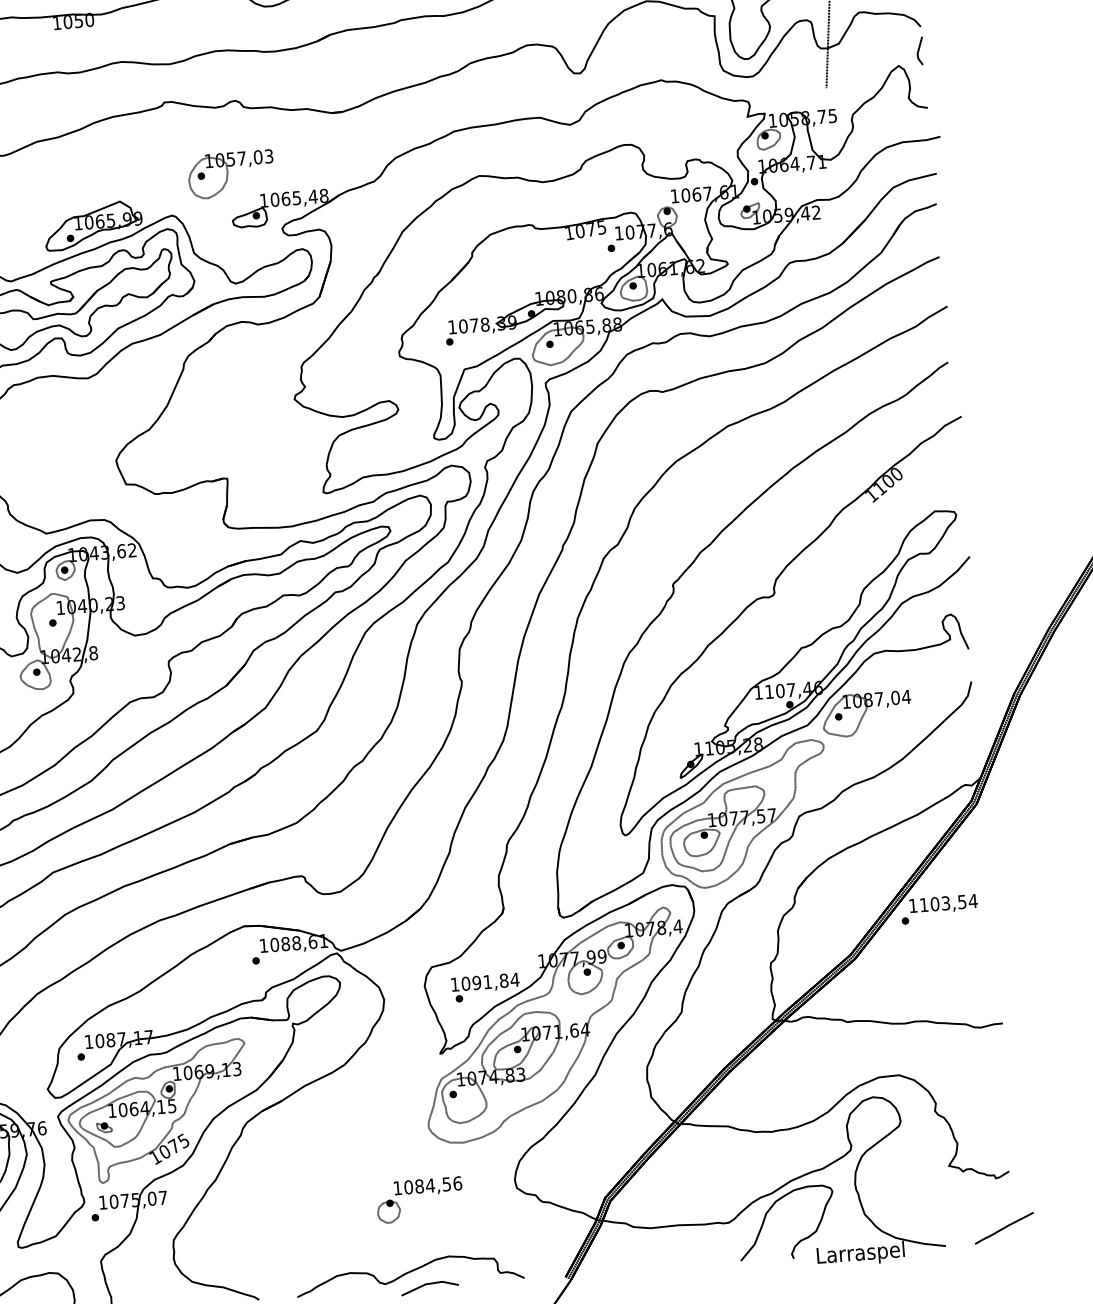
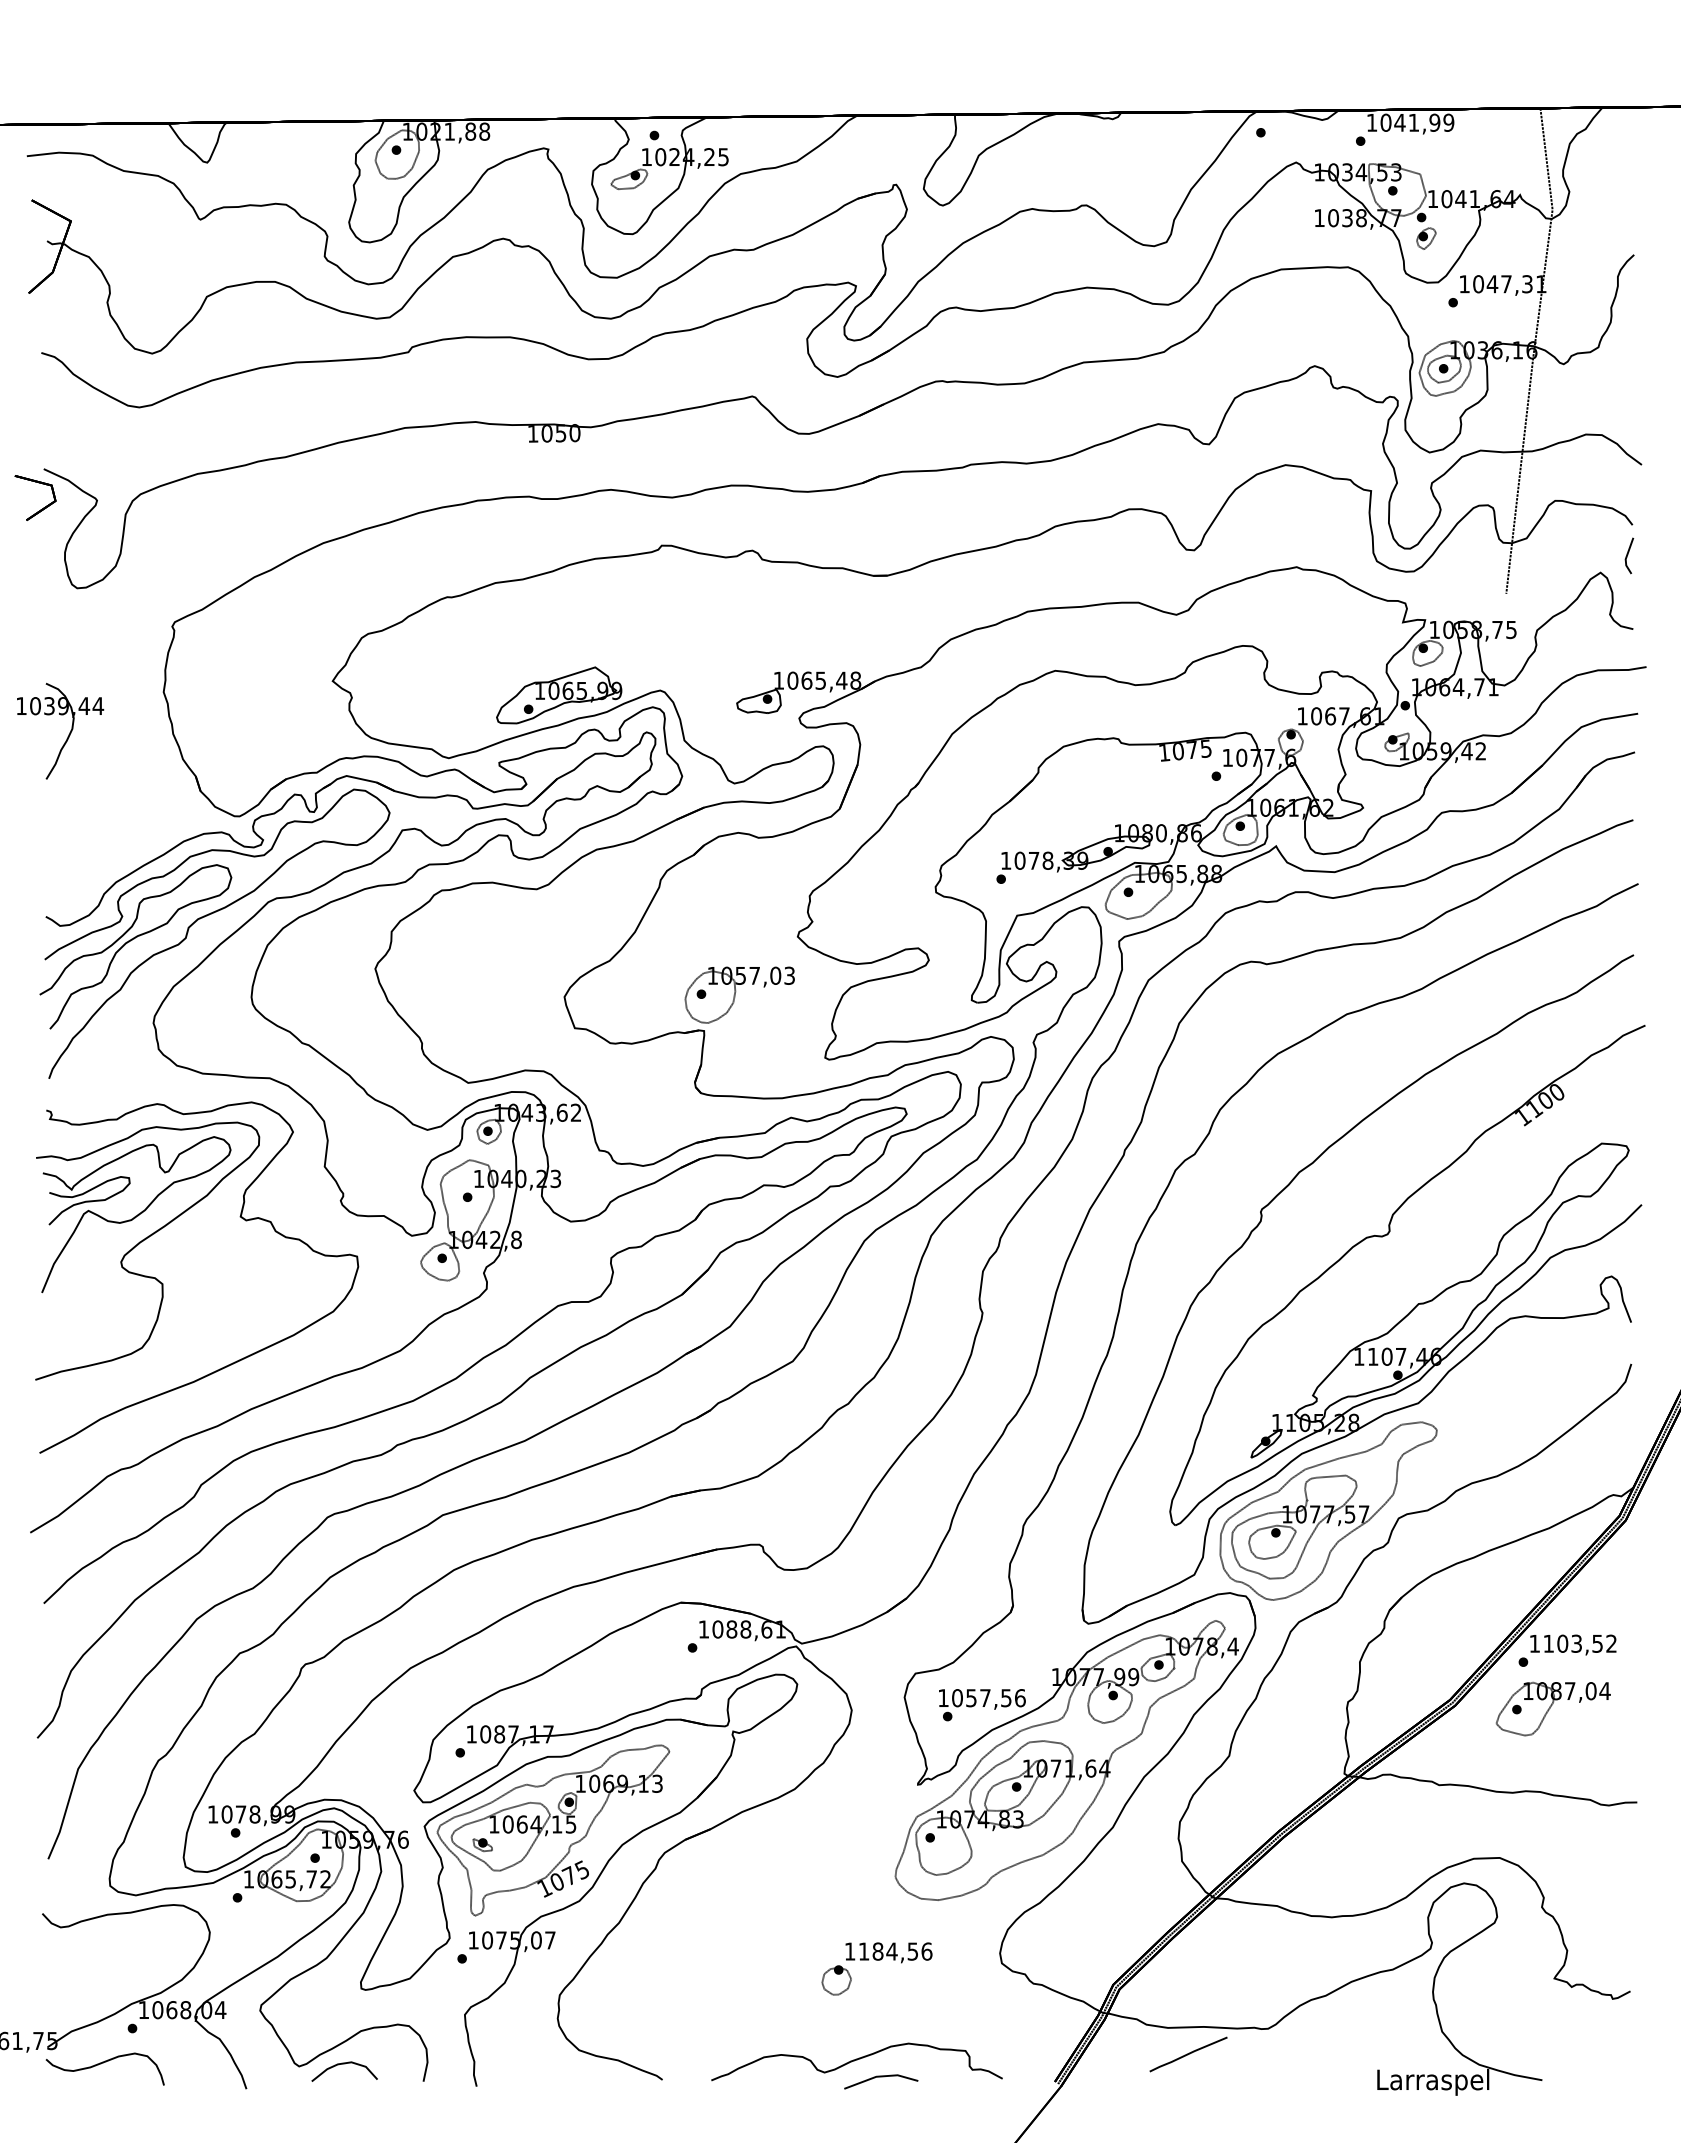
part: (231, 174) -> (739, 994), moved
part: (866, 713) -> (1552, 1708), moved
text: (973, 900) -> (1611, 1643), 1103,54 -> 1103,52
text: (496, 981) -> (996, 1698), 1091,84 -> 1057,56
text: (408, 1187) -> (863, 1951), 1084,56 -> 1184,56
curve: (770, 1209) -> (1322, 2016), removed
line: (1004, 1228) -> (1188, 2054), moved

